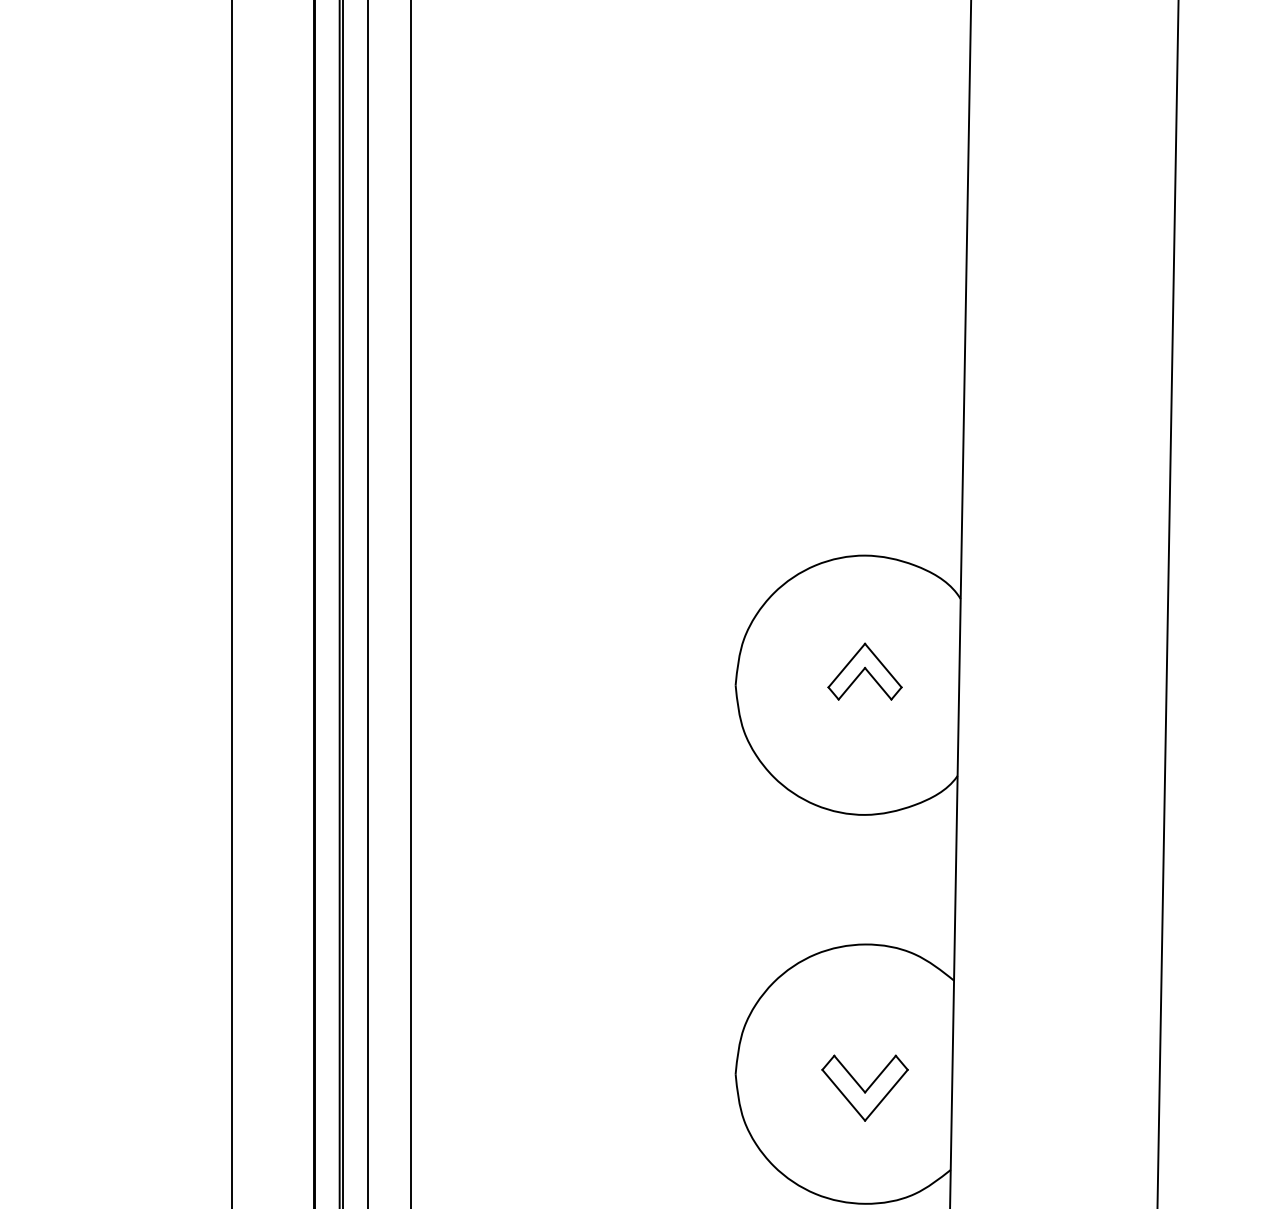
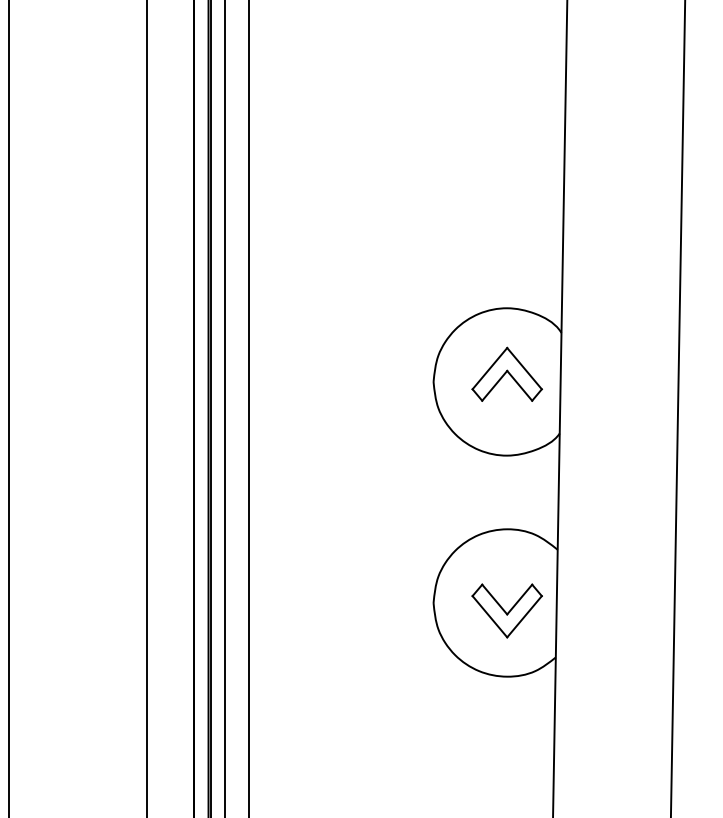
part: (863, 670) -> (506, 373), size x1.67
part: (863, 1087) -> (506, 610), size x1.43

